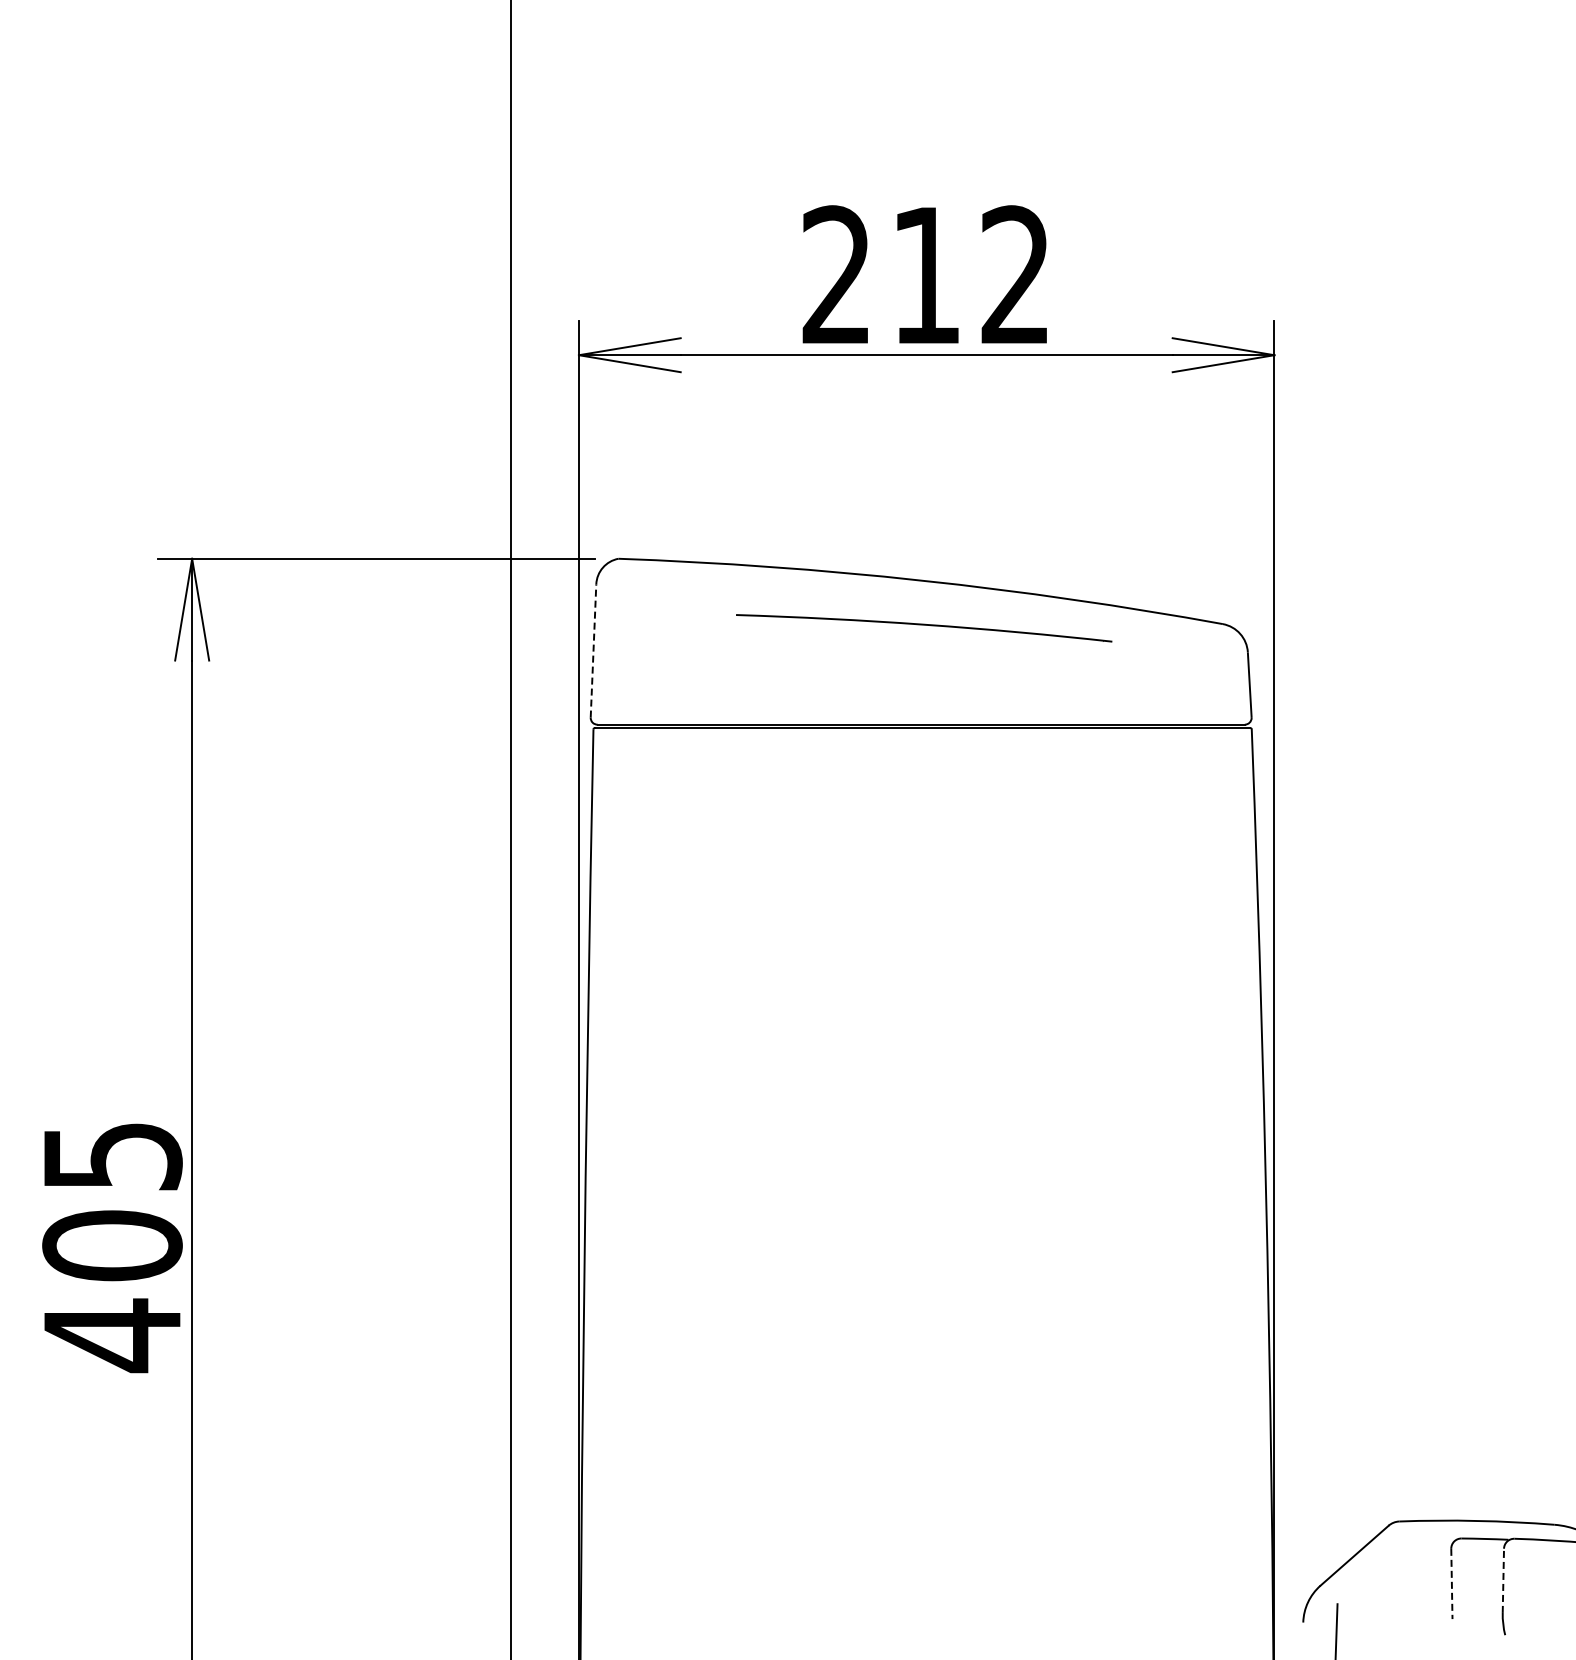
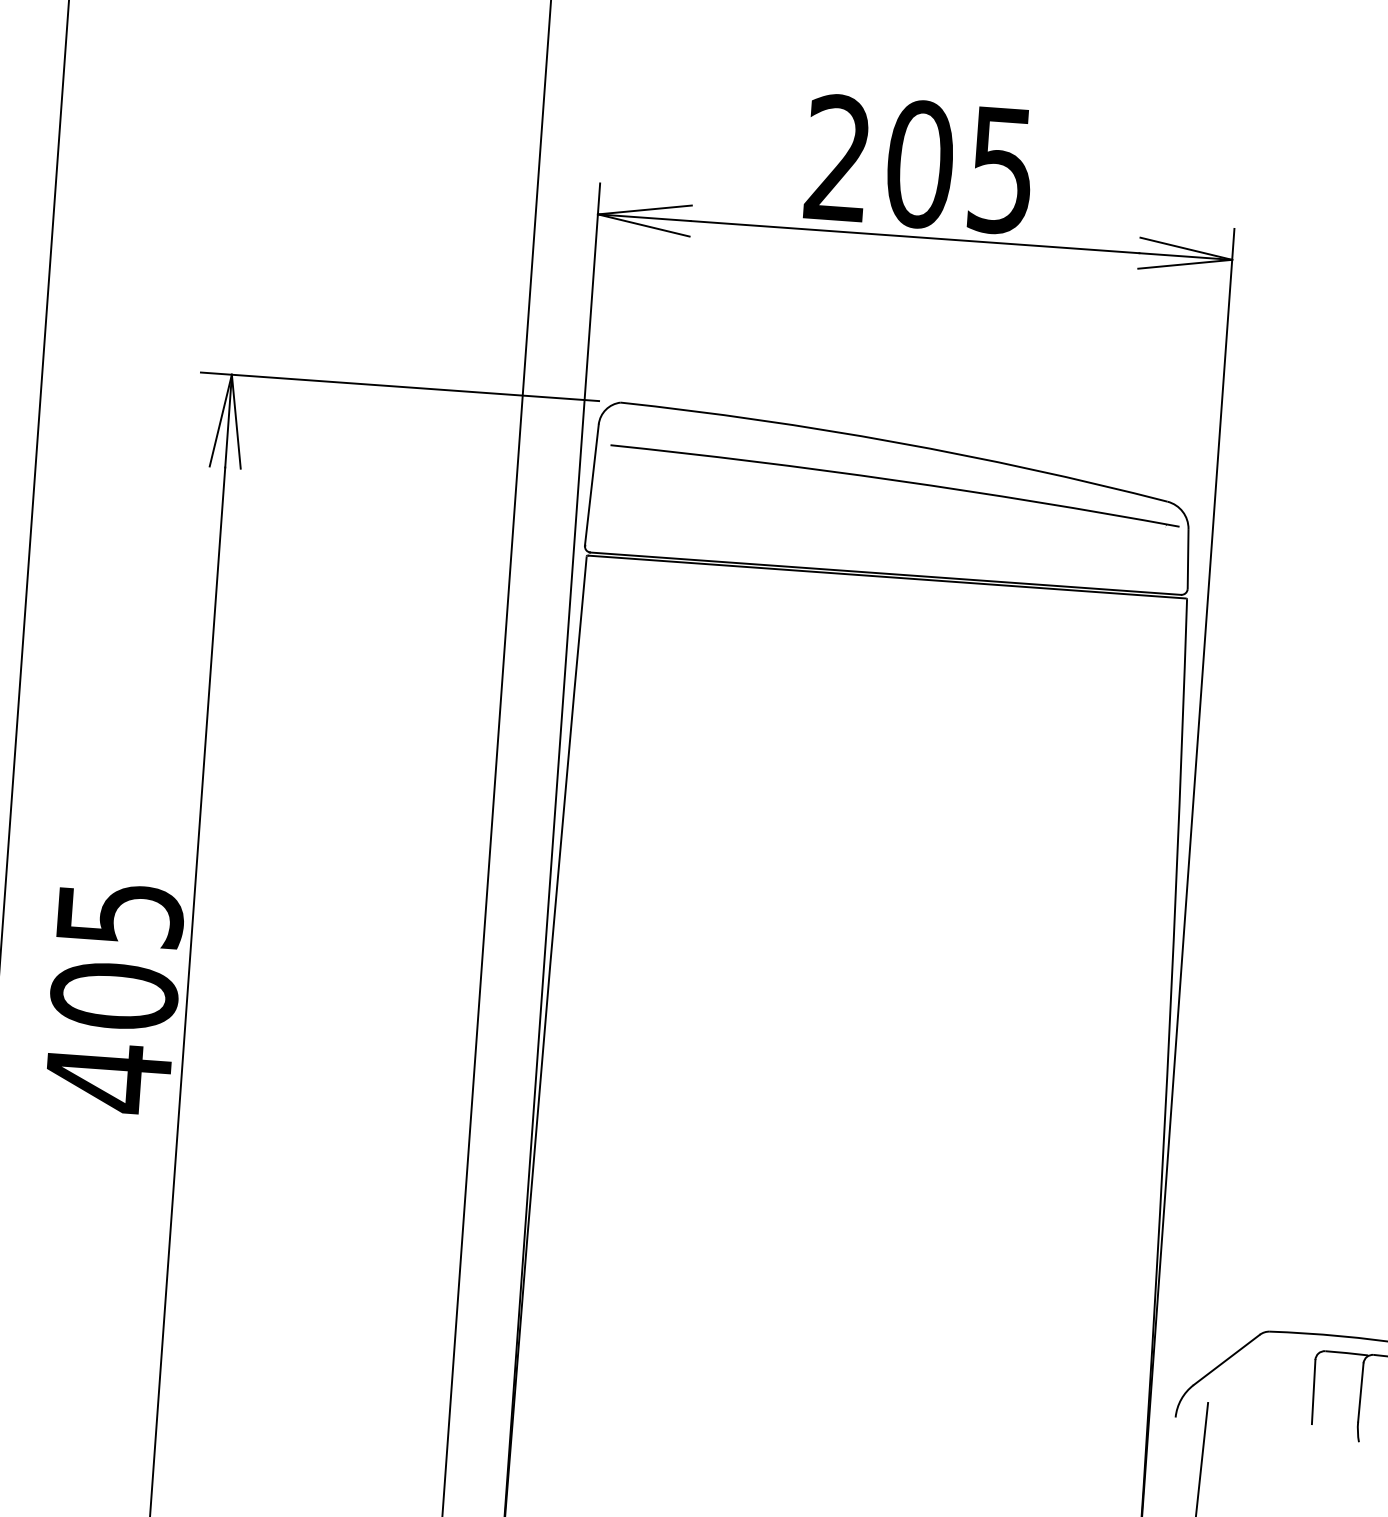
text: (969, 275) -> (959, 167), 212 -> 205
part: (923, 628) -> (894, 486), size x1.67
line: (593, 650) -> (591, 484), dashed -> solid
line: (1503, 1580) -> (1360, 1392), dashed -> solid
line: (1451, 1584) -> (1313, 1392), dashed -> solid

